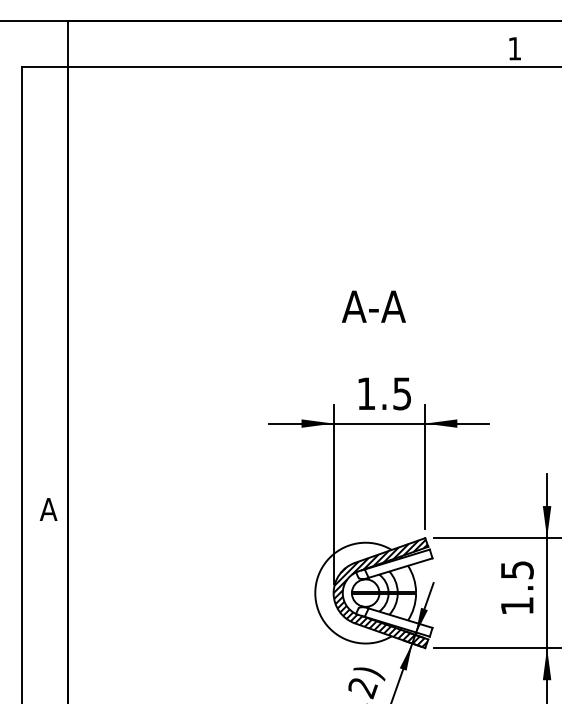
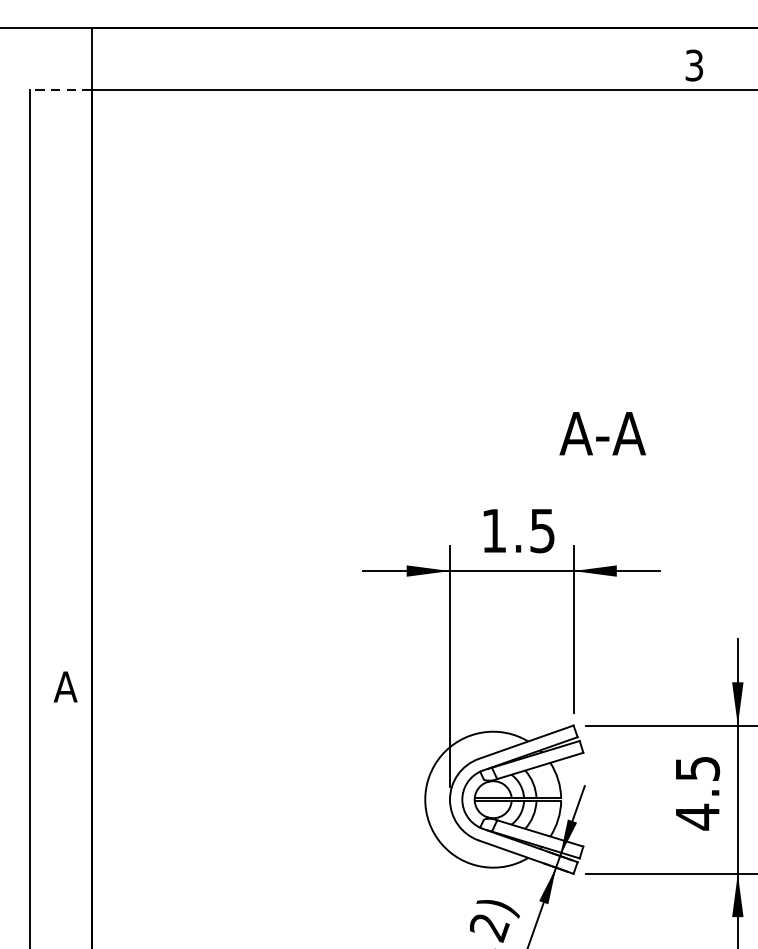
text: (514, 48) -> (693, 65), 1 -> 3
line: (44, 66) -> (60, 89), solid -> dashed
text: (373, 306) -> (602, 433), moved
hatch: (380, 593) -> (513, 800), removed
text: (517, 606) -> (697, 817), 1.5 -> 4.5

